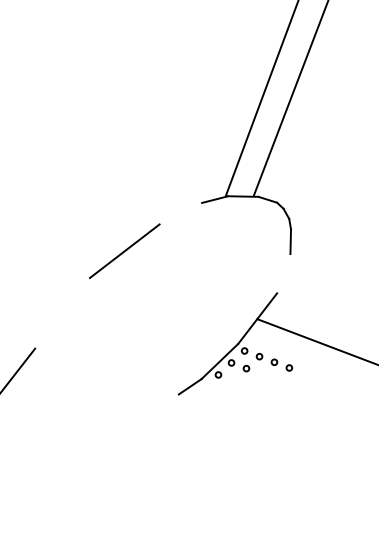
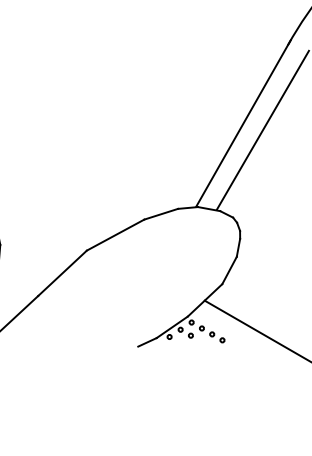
line: (181, 212) -> (161, 213), added
line: (283, 273) -> (229, 270), added
line: (62, 312) -> (62, 272), added

